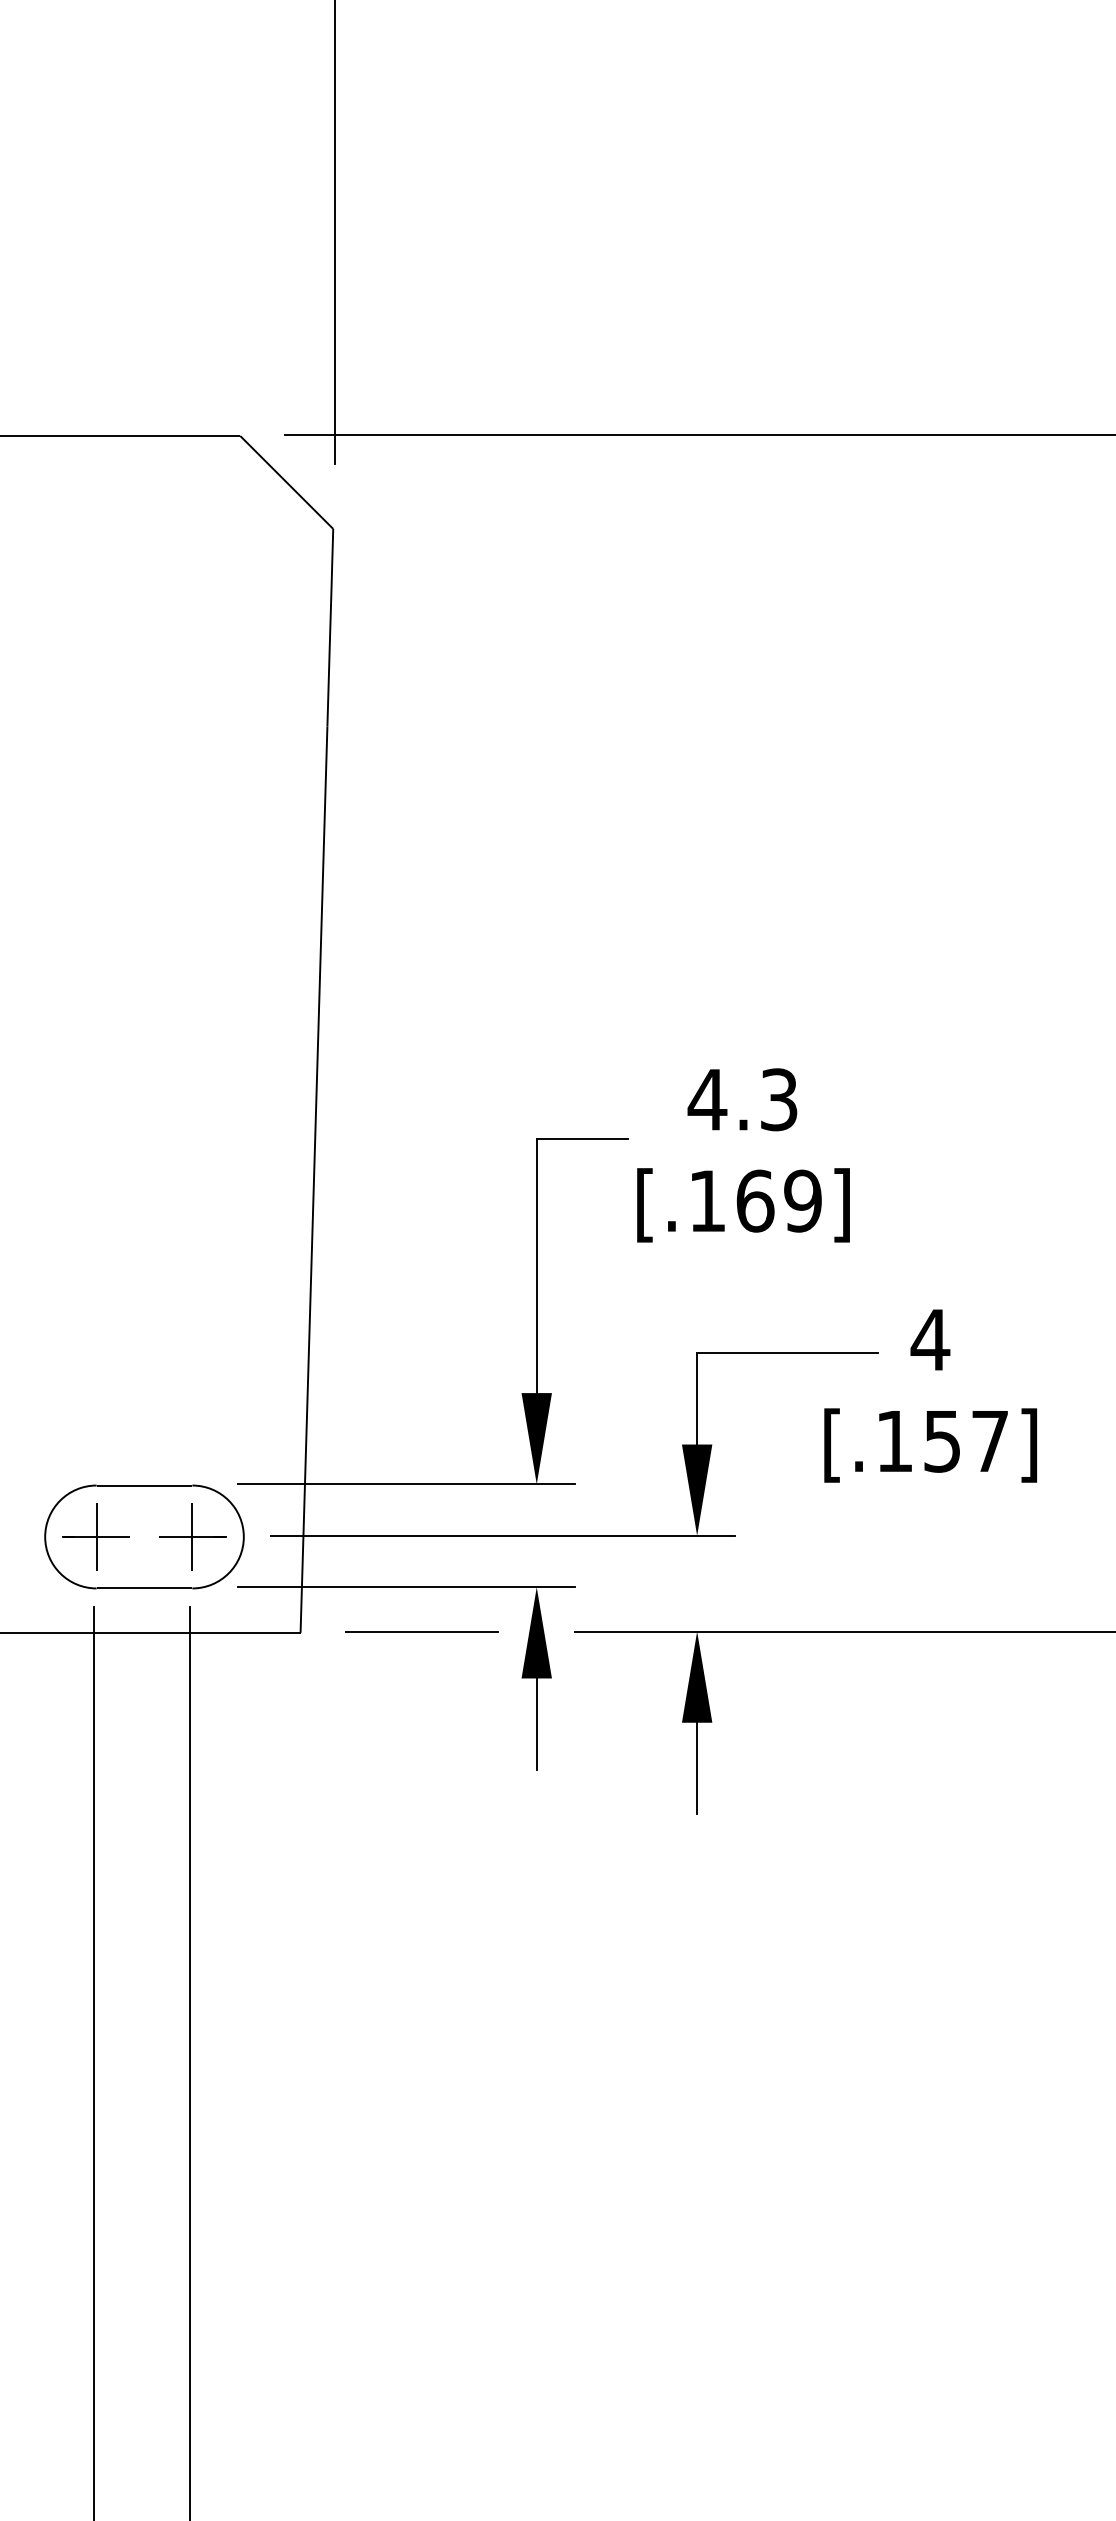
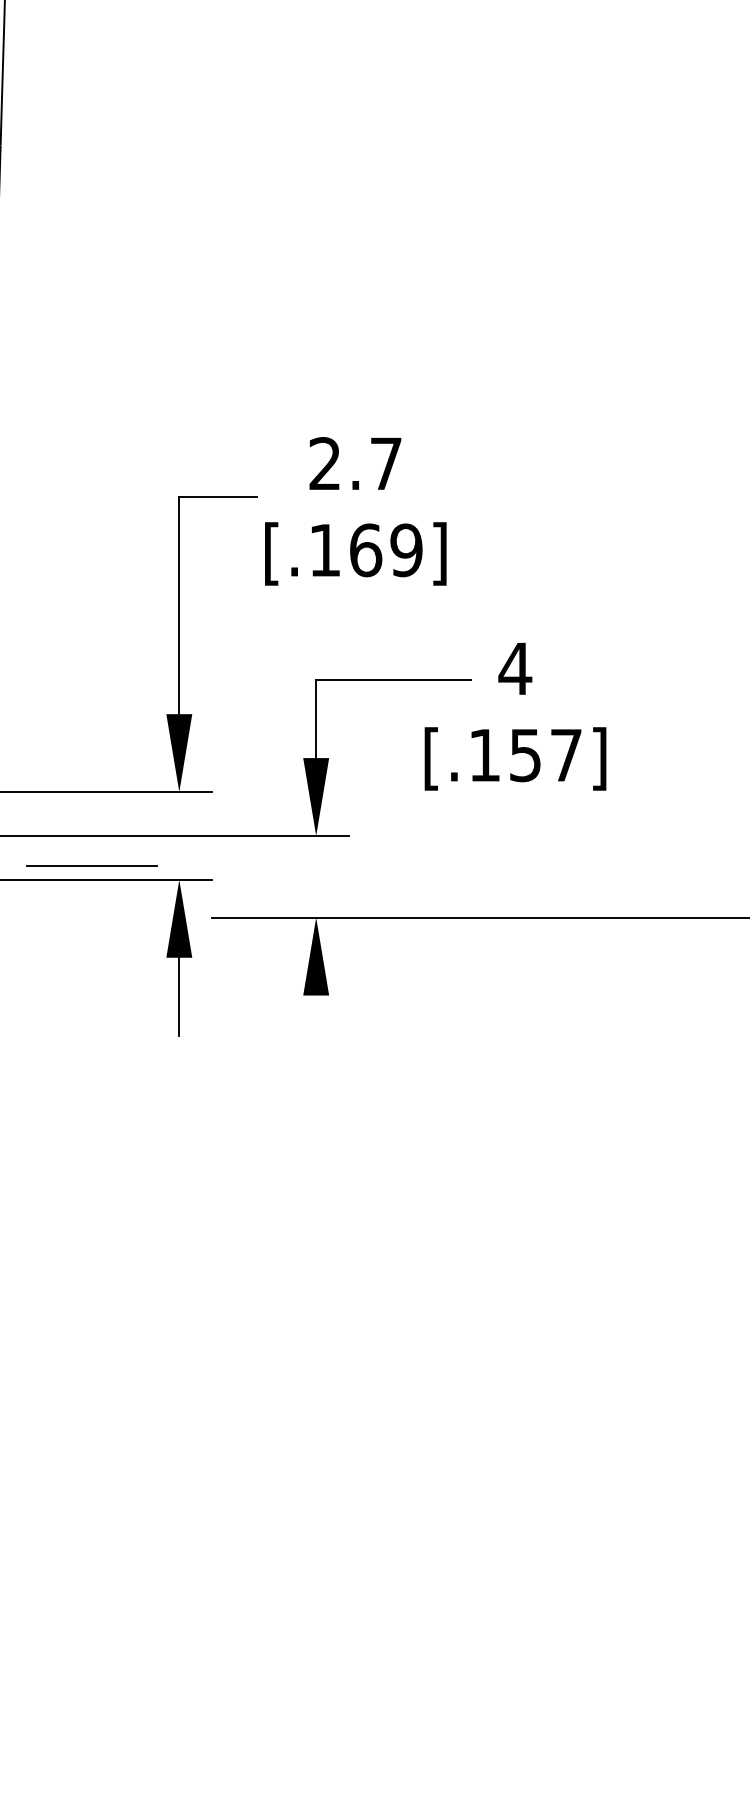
text: (742, 1099) -> (354, 463), 4.3 -> 2.7
line: (421, 1631) -> (92, 865), moved
line: (697, 1767) -> (316, 1033), removed

